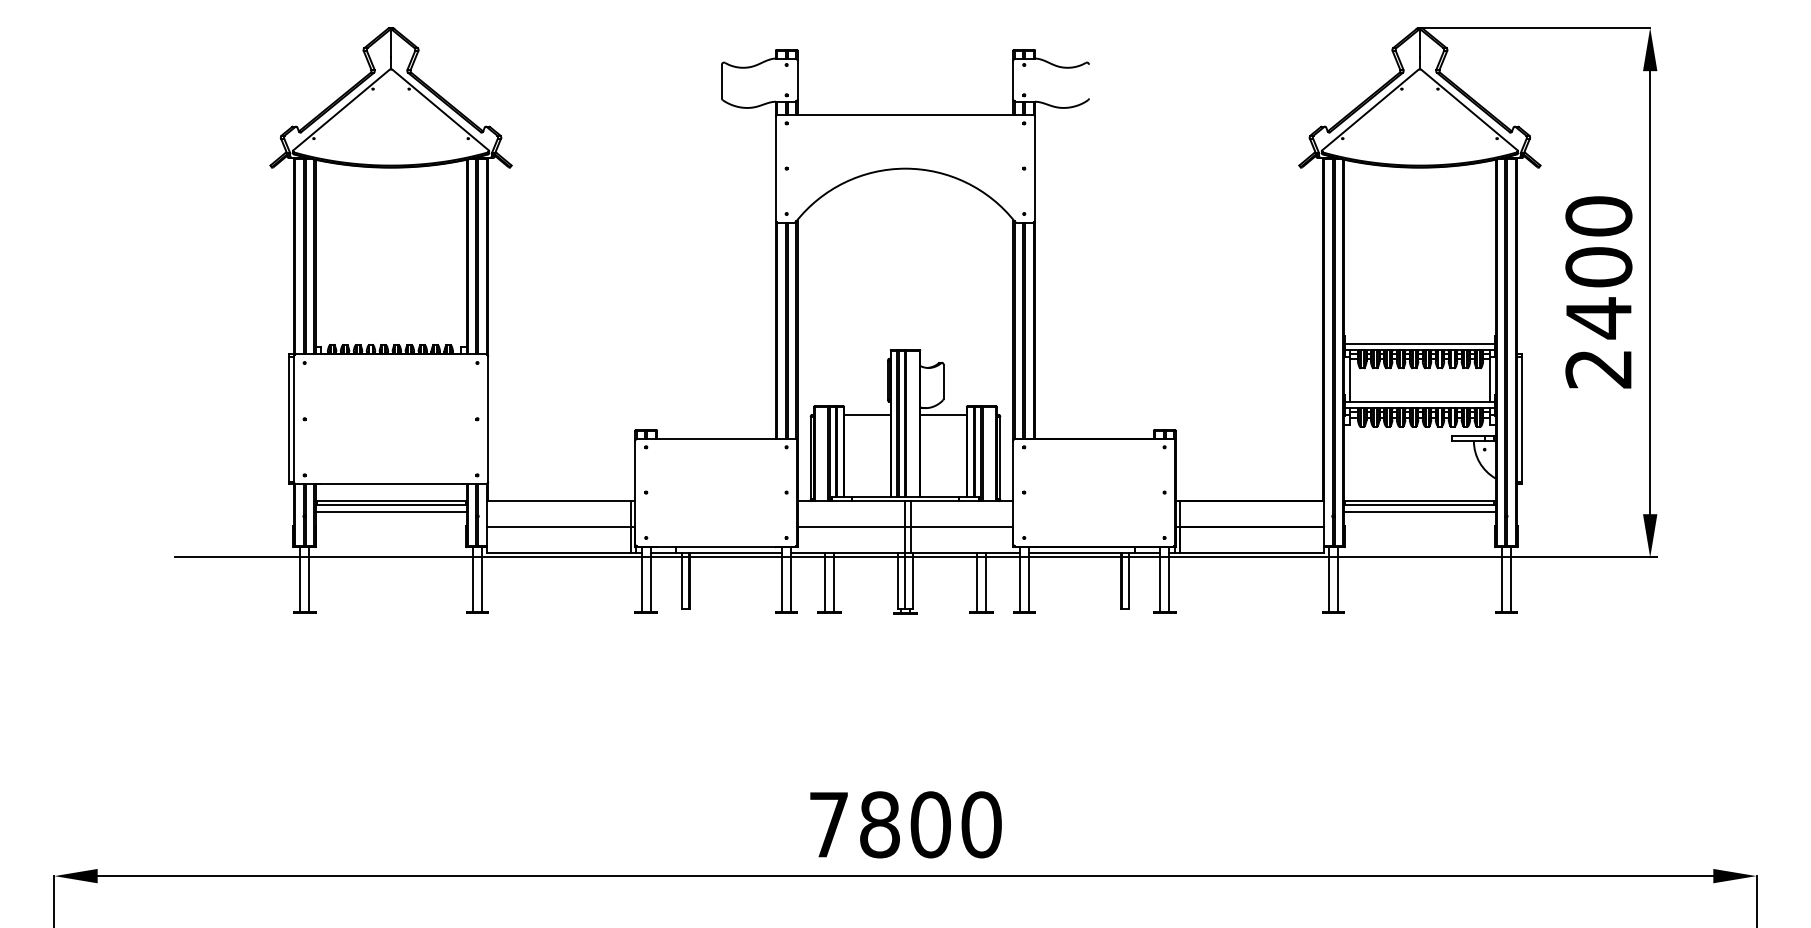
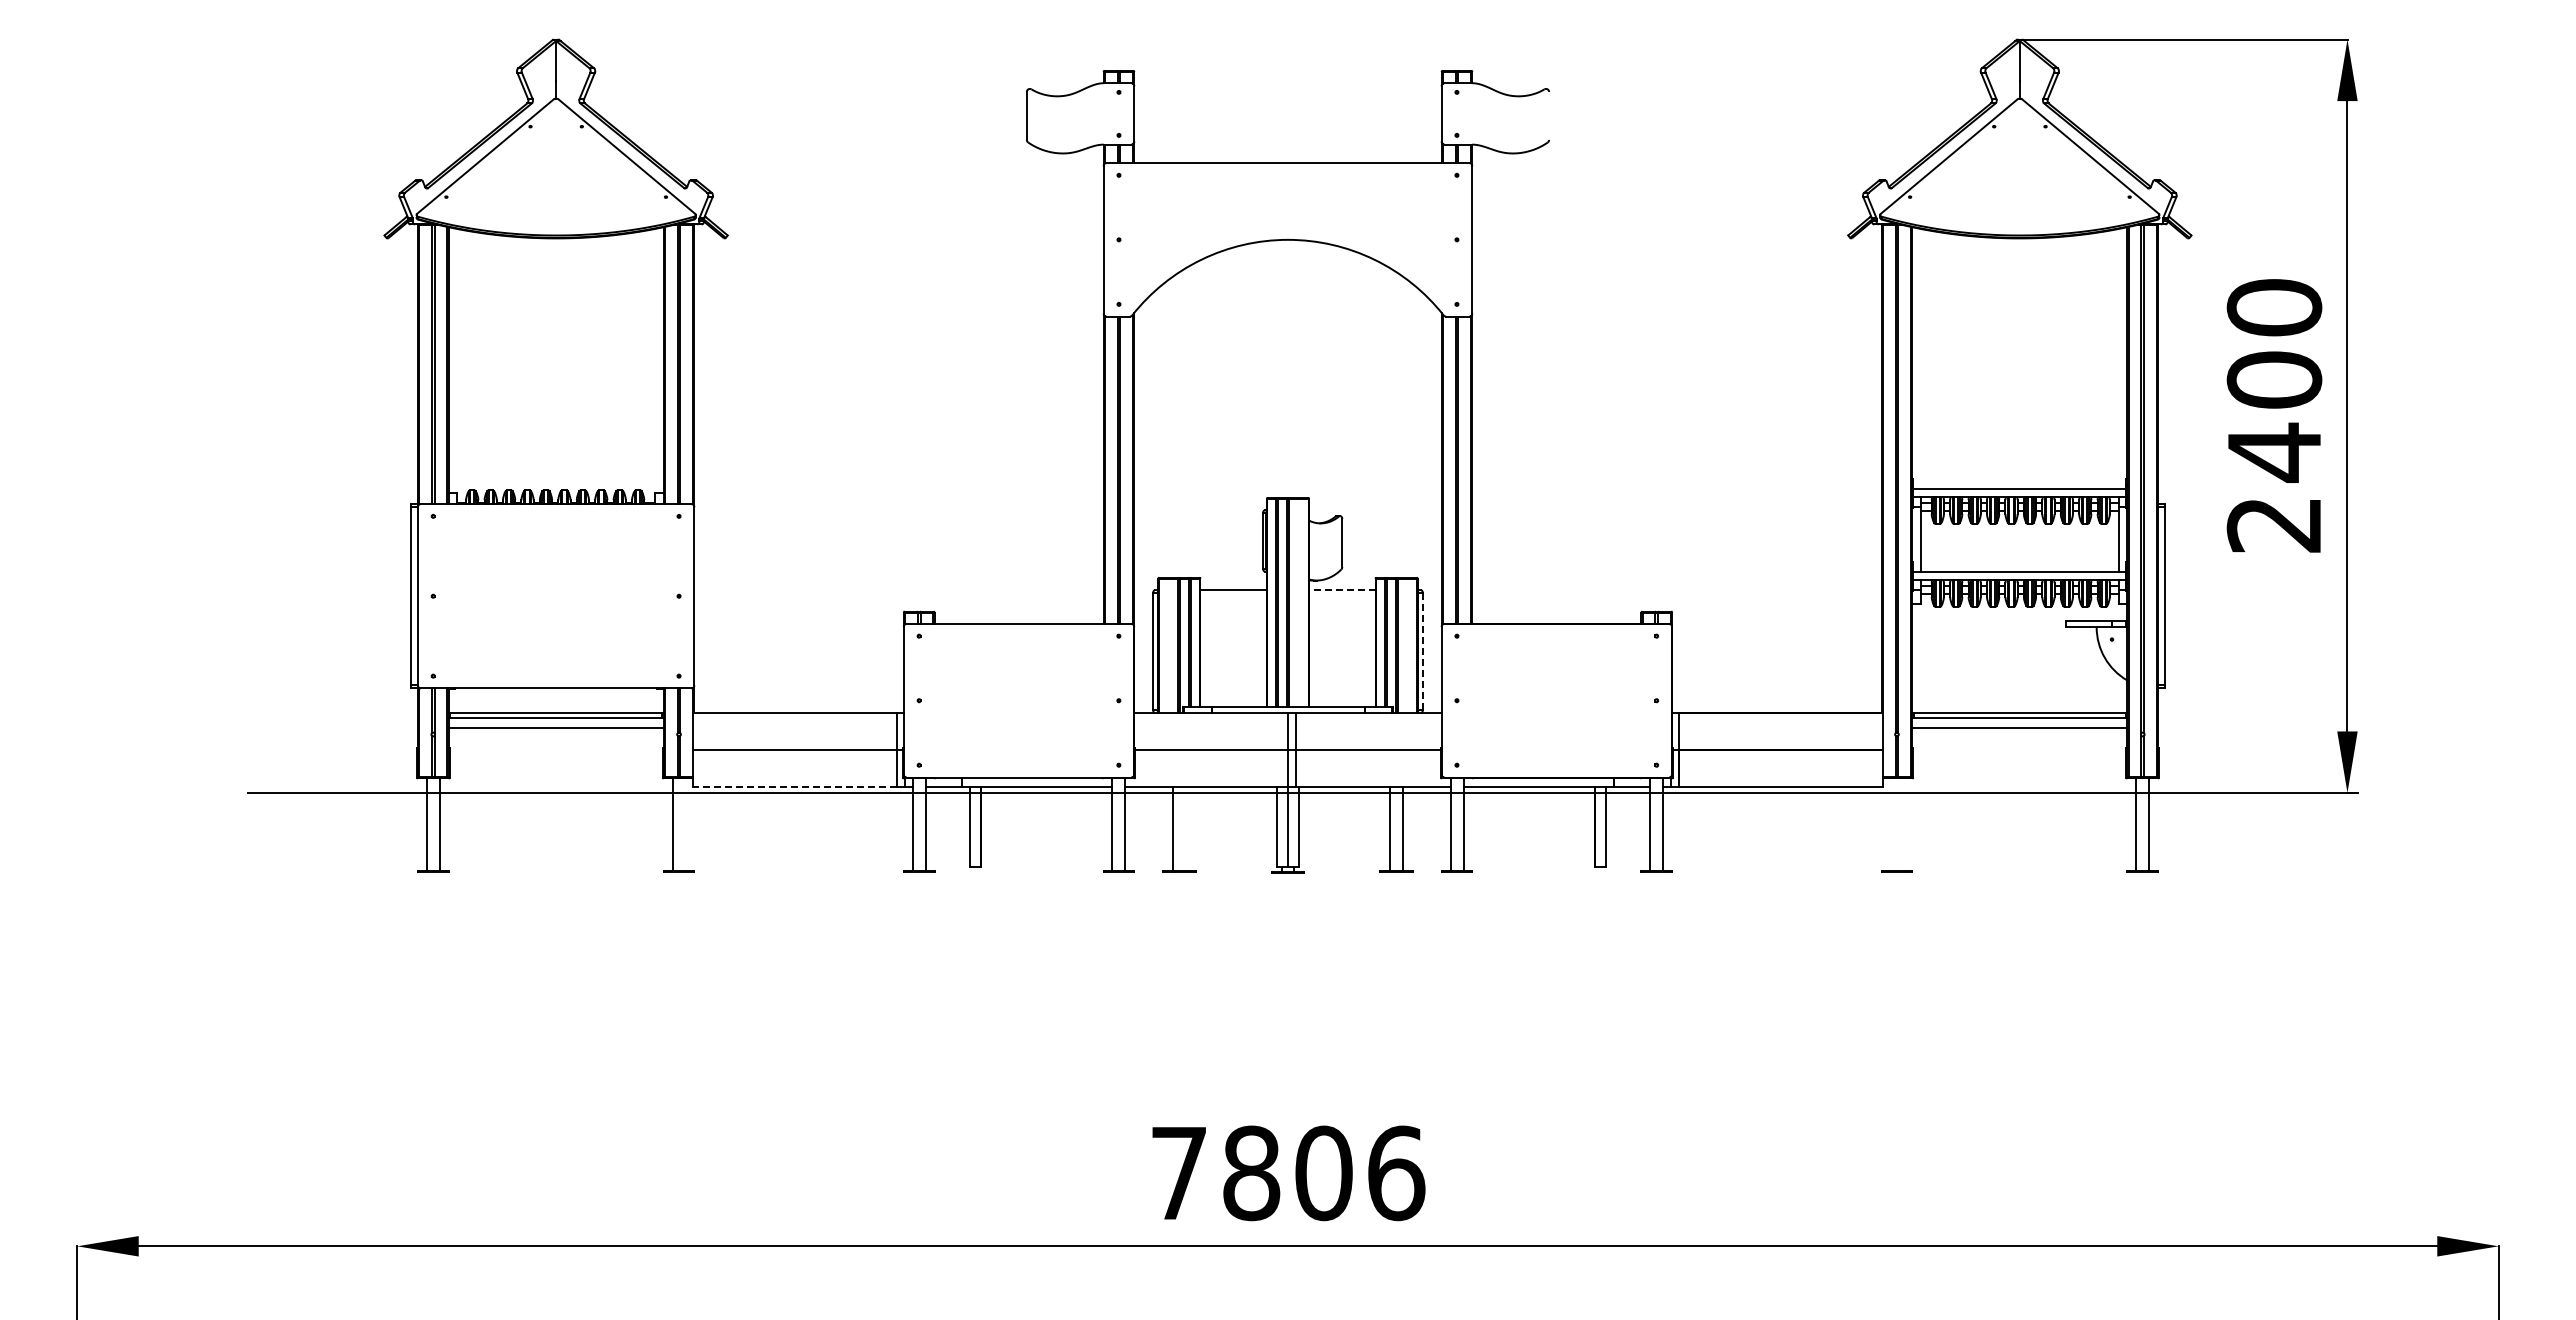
line: (943, 415) -> (1341, 590), solid -> dashed
line: (1000, 458) -> (1422, 651), solid -> dashed
line: (558, 552) -> (794, 786), solid -> dashed
line: (482, 579) -> (685, 824), removed
line: (1328, 579) -> (1890, 824), removed
line: (1338, 579) -> (1903, 824), removed
line: (833, 582) -> (1185, 828), removed
text: (981, 824) -> (1396, 1173), 7800 -> 7806

